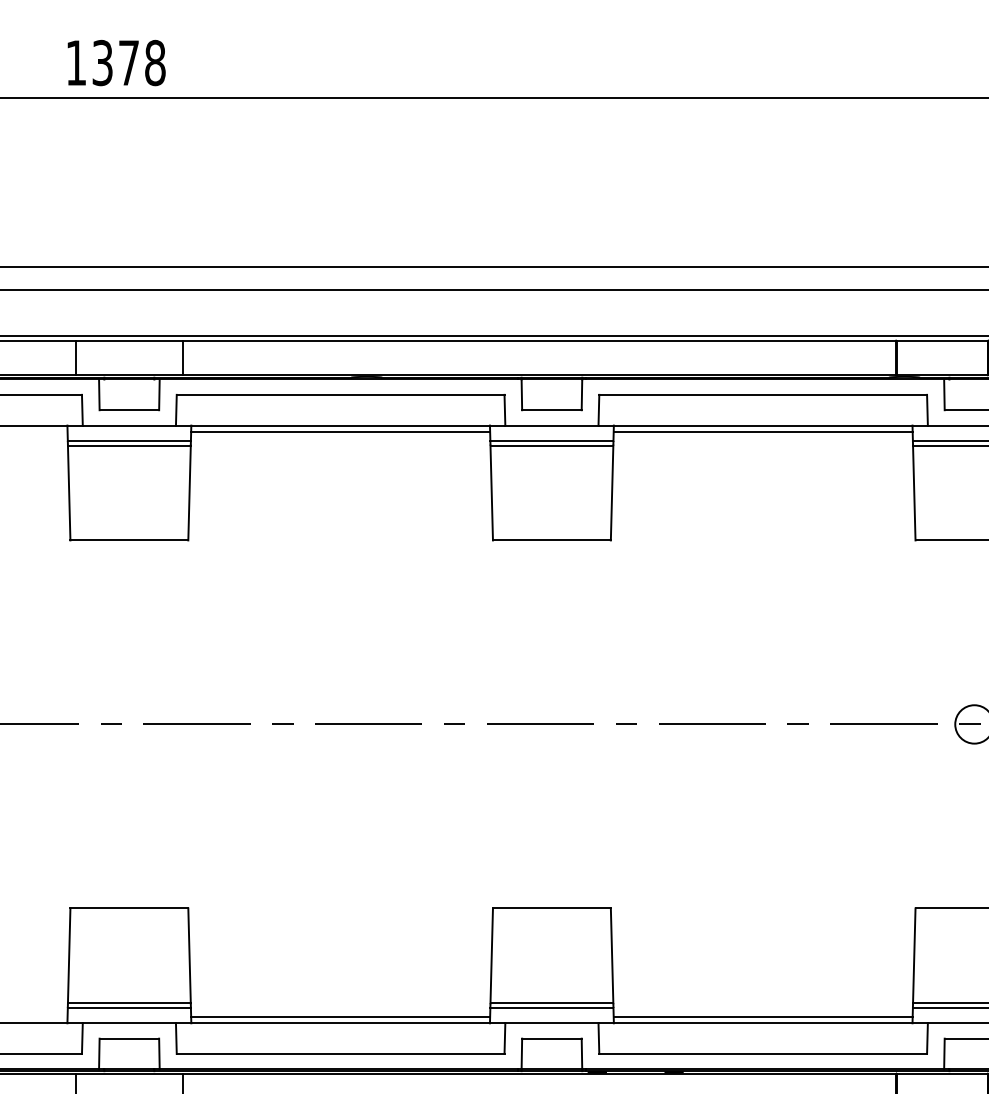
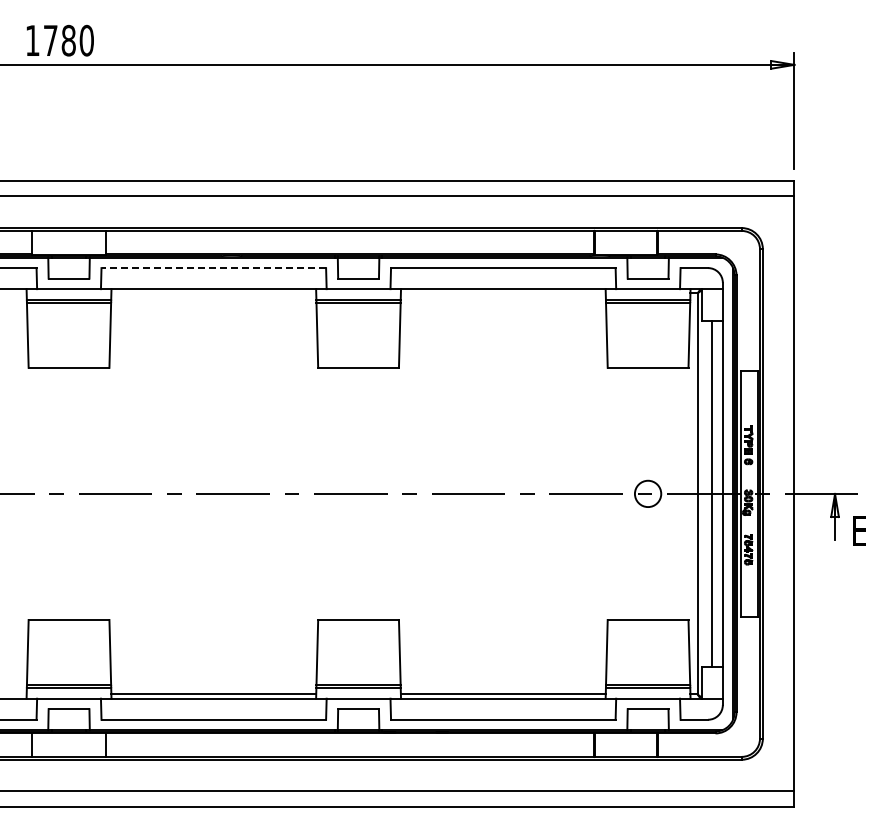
text: (128, 62) -> (68, 40), 1378 -> 1780
line: (340, 395) -> (213, 268), solid -> dashed
line: (340, 431) -> (213, 293), removed
line: (761, 431) -> (502, 293), removed

